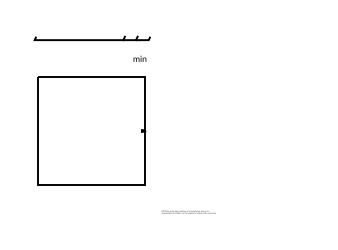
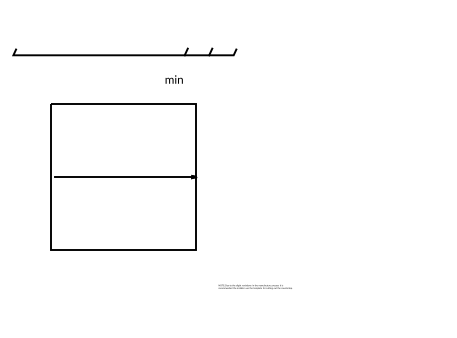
part: (92, 38) -> (124, 51), size x1.43
text: (139, 58) -> (173, 79), moved
line: (91, 131) -> (123, 177), added

